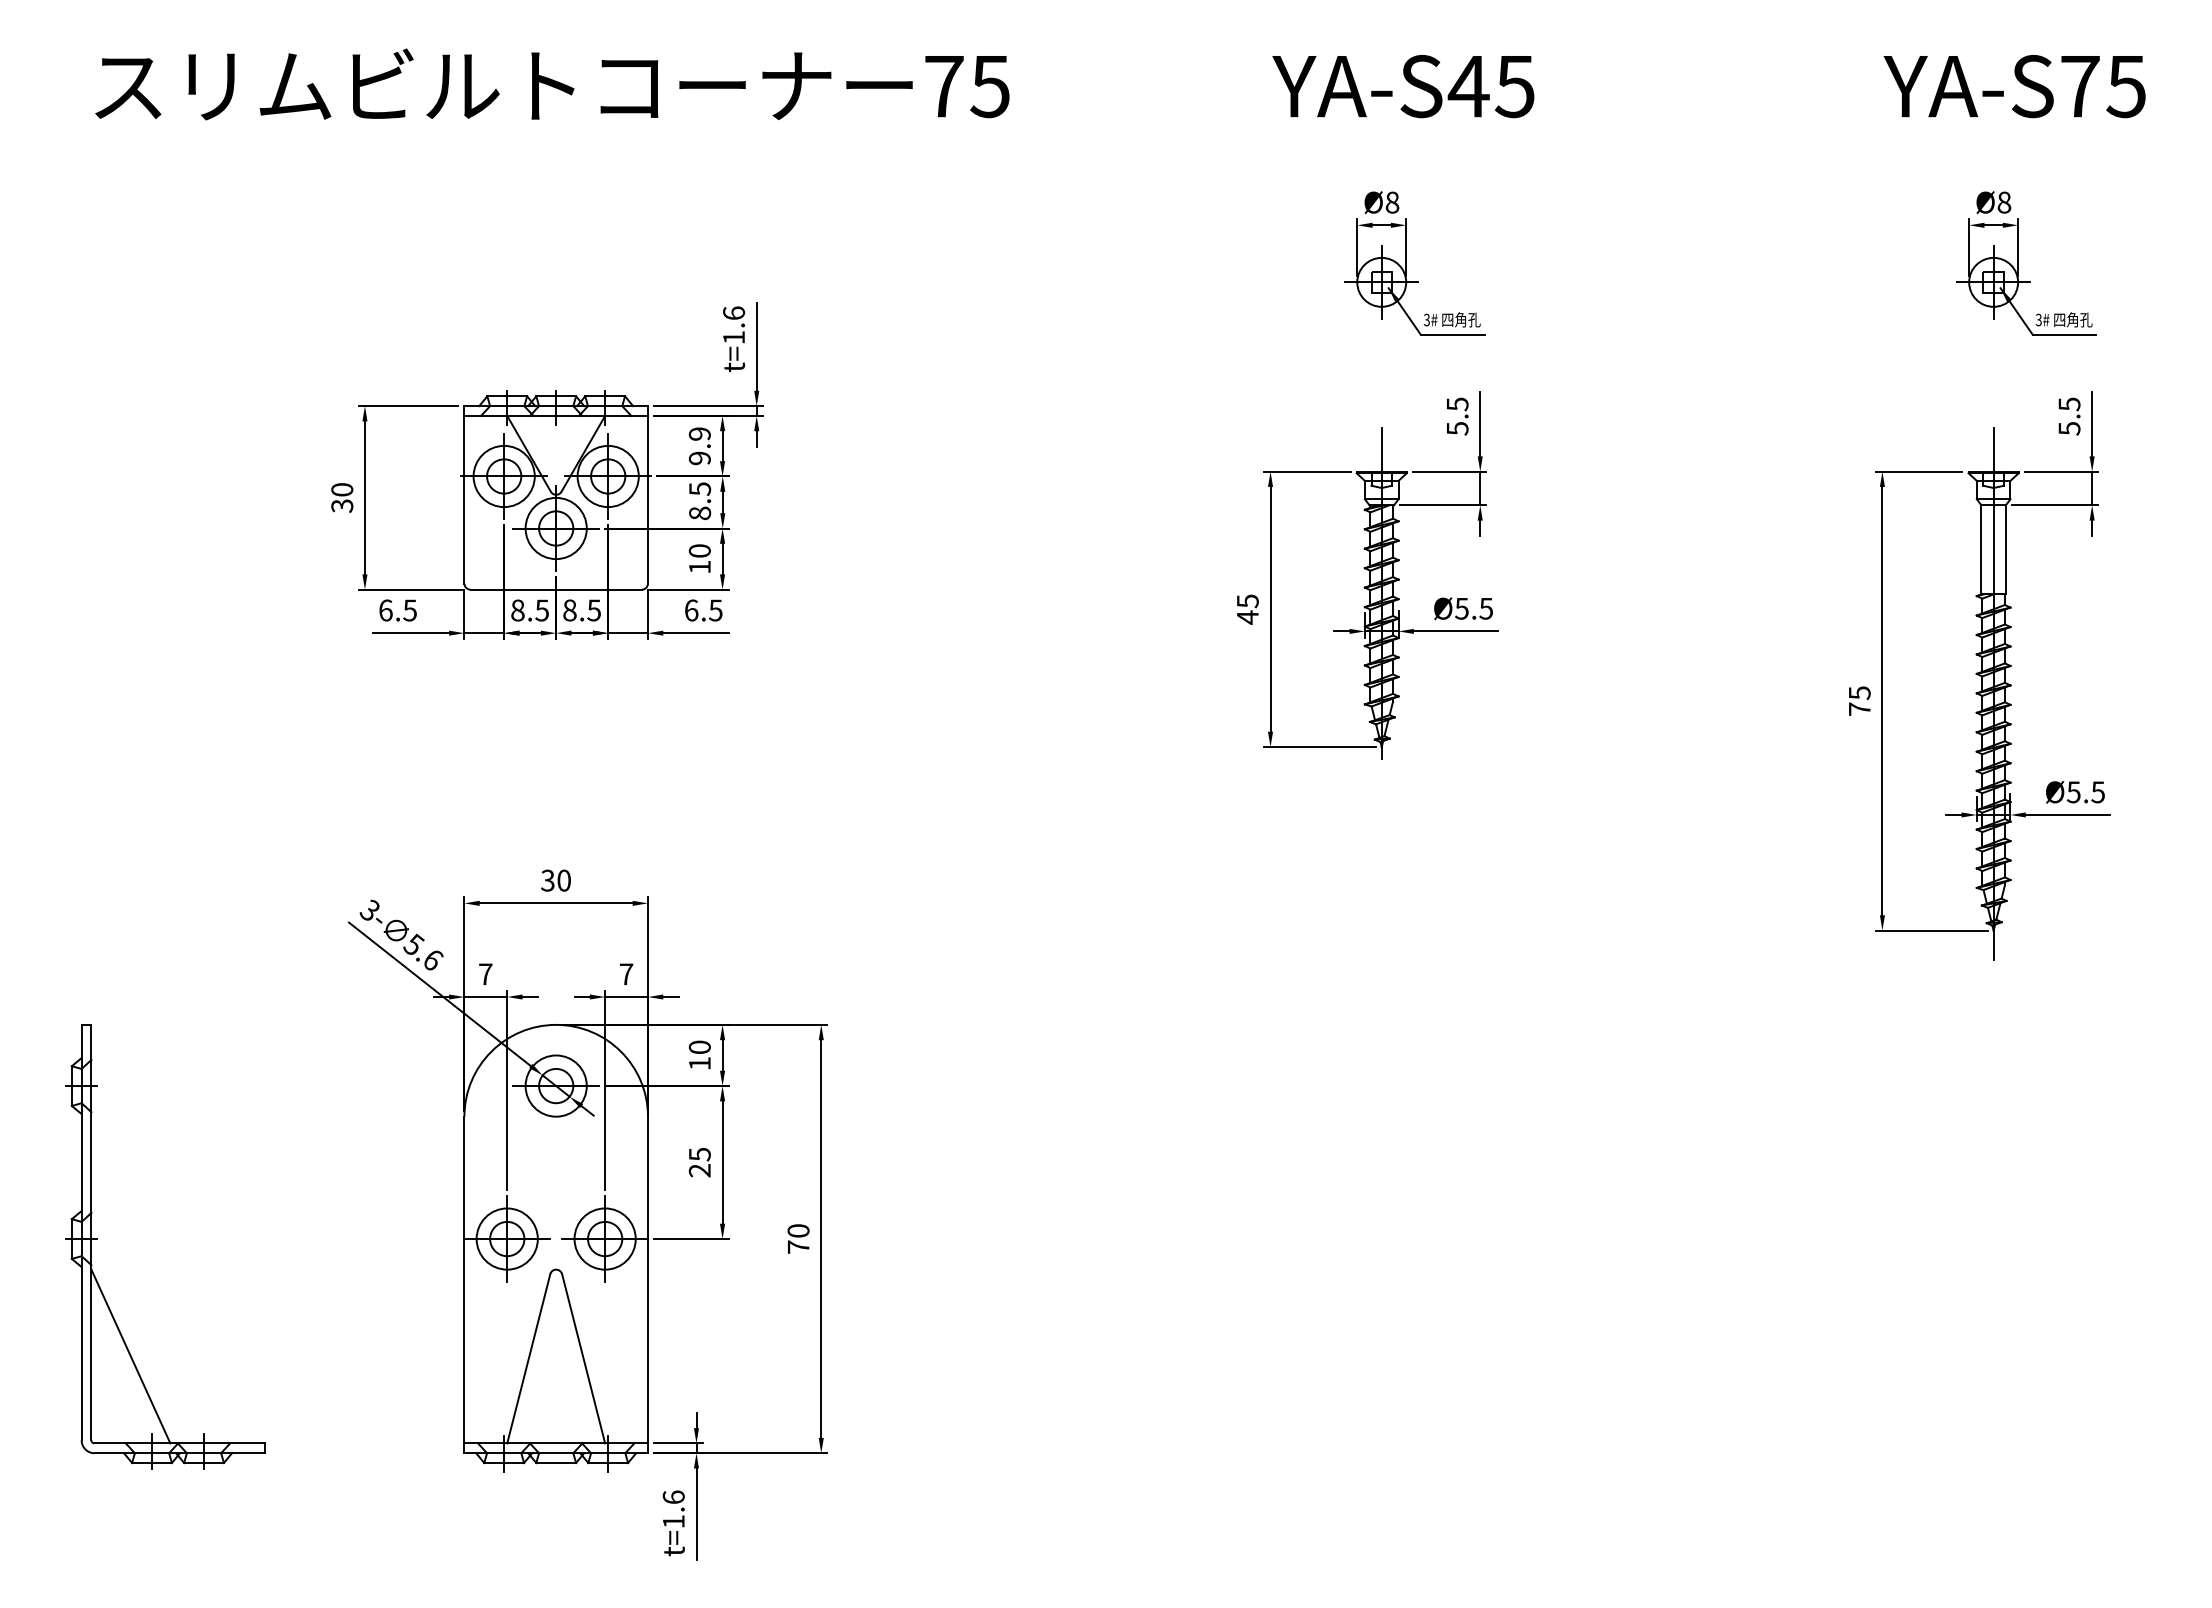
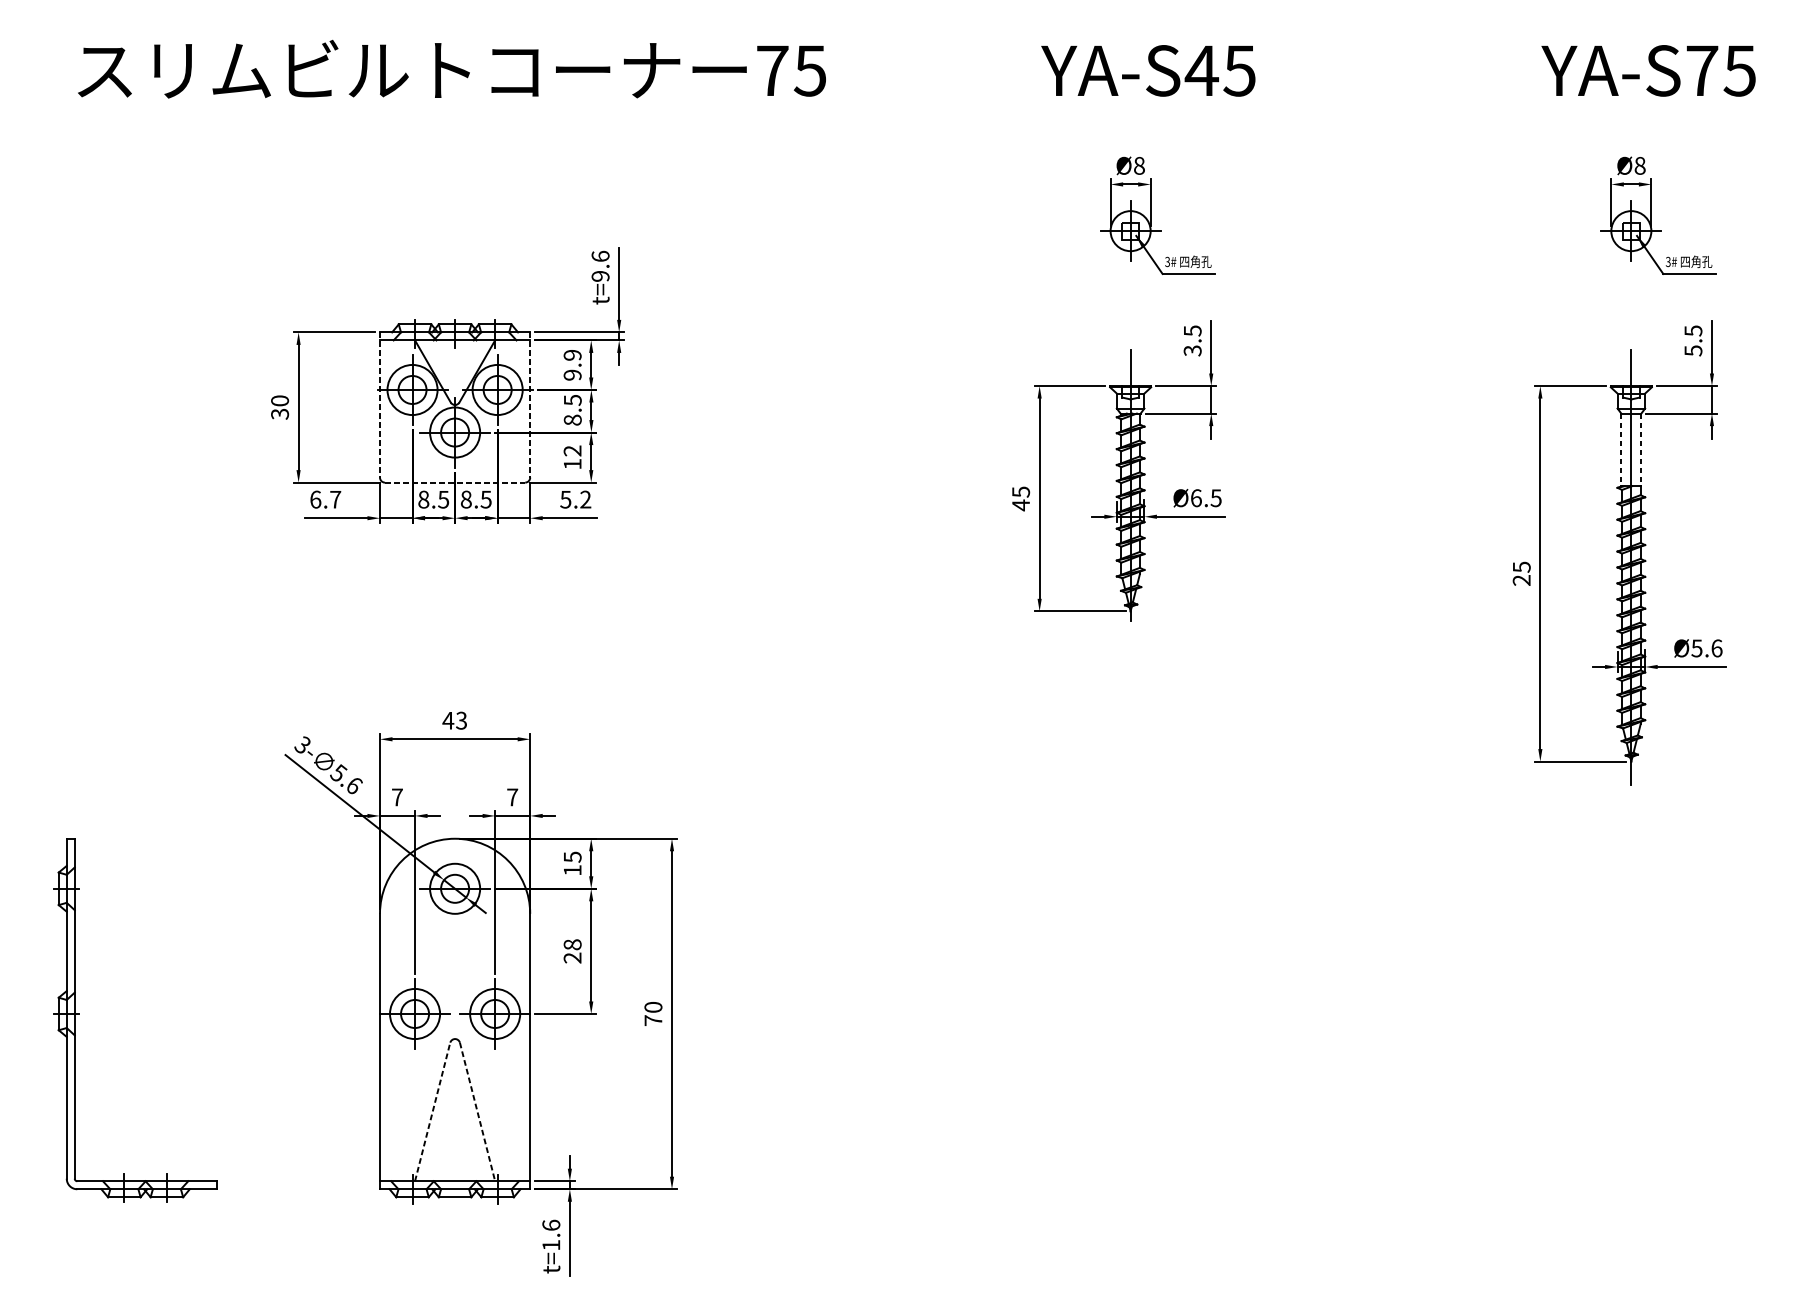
text: (734, 337) -> (601, 276), t=1.6 -> t=9.6
text: (1457, 428) -> (1192, 350), 5.5 -> 3.5
line: (464, 494) -> (380, 404), solid -> dashed
line: (647, 494) -> (529, 404), solid -> dashed
text: (699, 550) -> (572, 450), 10 -> 12
line: (1981, 550) -> (1621, 450), solid -> dashed
line: (2005, 550) -> (1641, 450), solid -> dashed
line: (556, 589) -> (455, 482), solid -> dashed
text: (1461, 608) -> (1195, 498), Ø5.5 -> Ø6.5
text: (409, 610) -> (335, 499), 6.5 -> 6.7
text: (703, 610) -> (575, 499), 6.5 -> 5.2
text: (1859, 708) -> (1521, 579), 75 -> 25
text: (2098, 792) -> (1717, 648), Ø5.5 -> Ø5.6
text: (555, 880) -> (454, 720), 30 -> 43
text: (699, 1047) -> (572, 857), 10 -> 15
text: (699, 1154) -> (572, 944), 25 -> 28
line: (130, 1356) -> (106, 1110), removed
line: (528, 1358) -> (432, 1111), solid -> dashed
line: (583, 1359) -> (477, 1112), solid -> dashed

